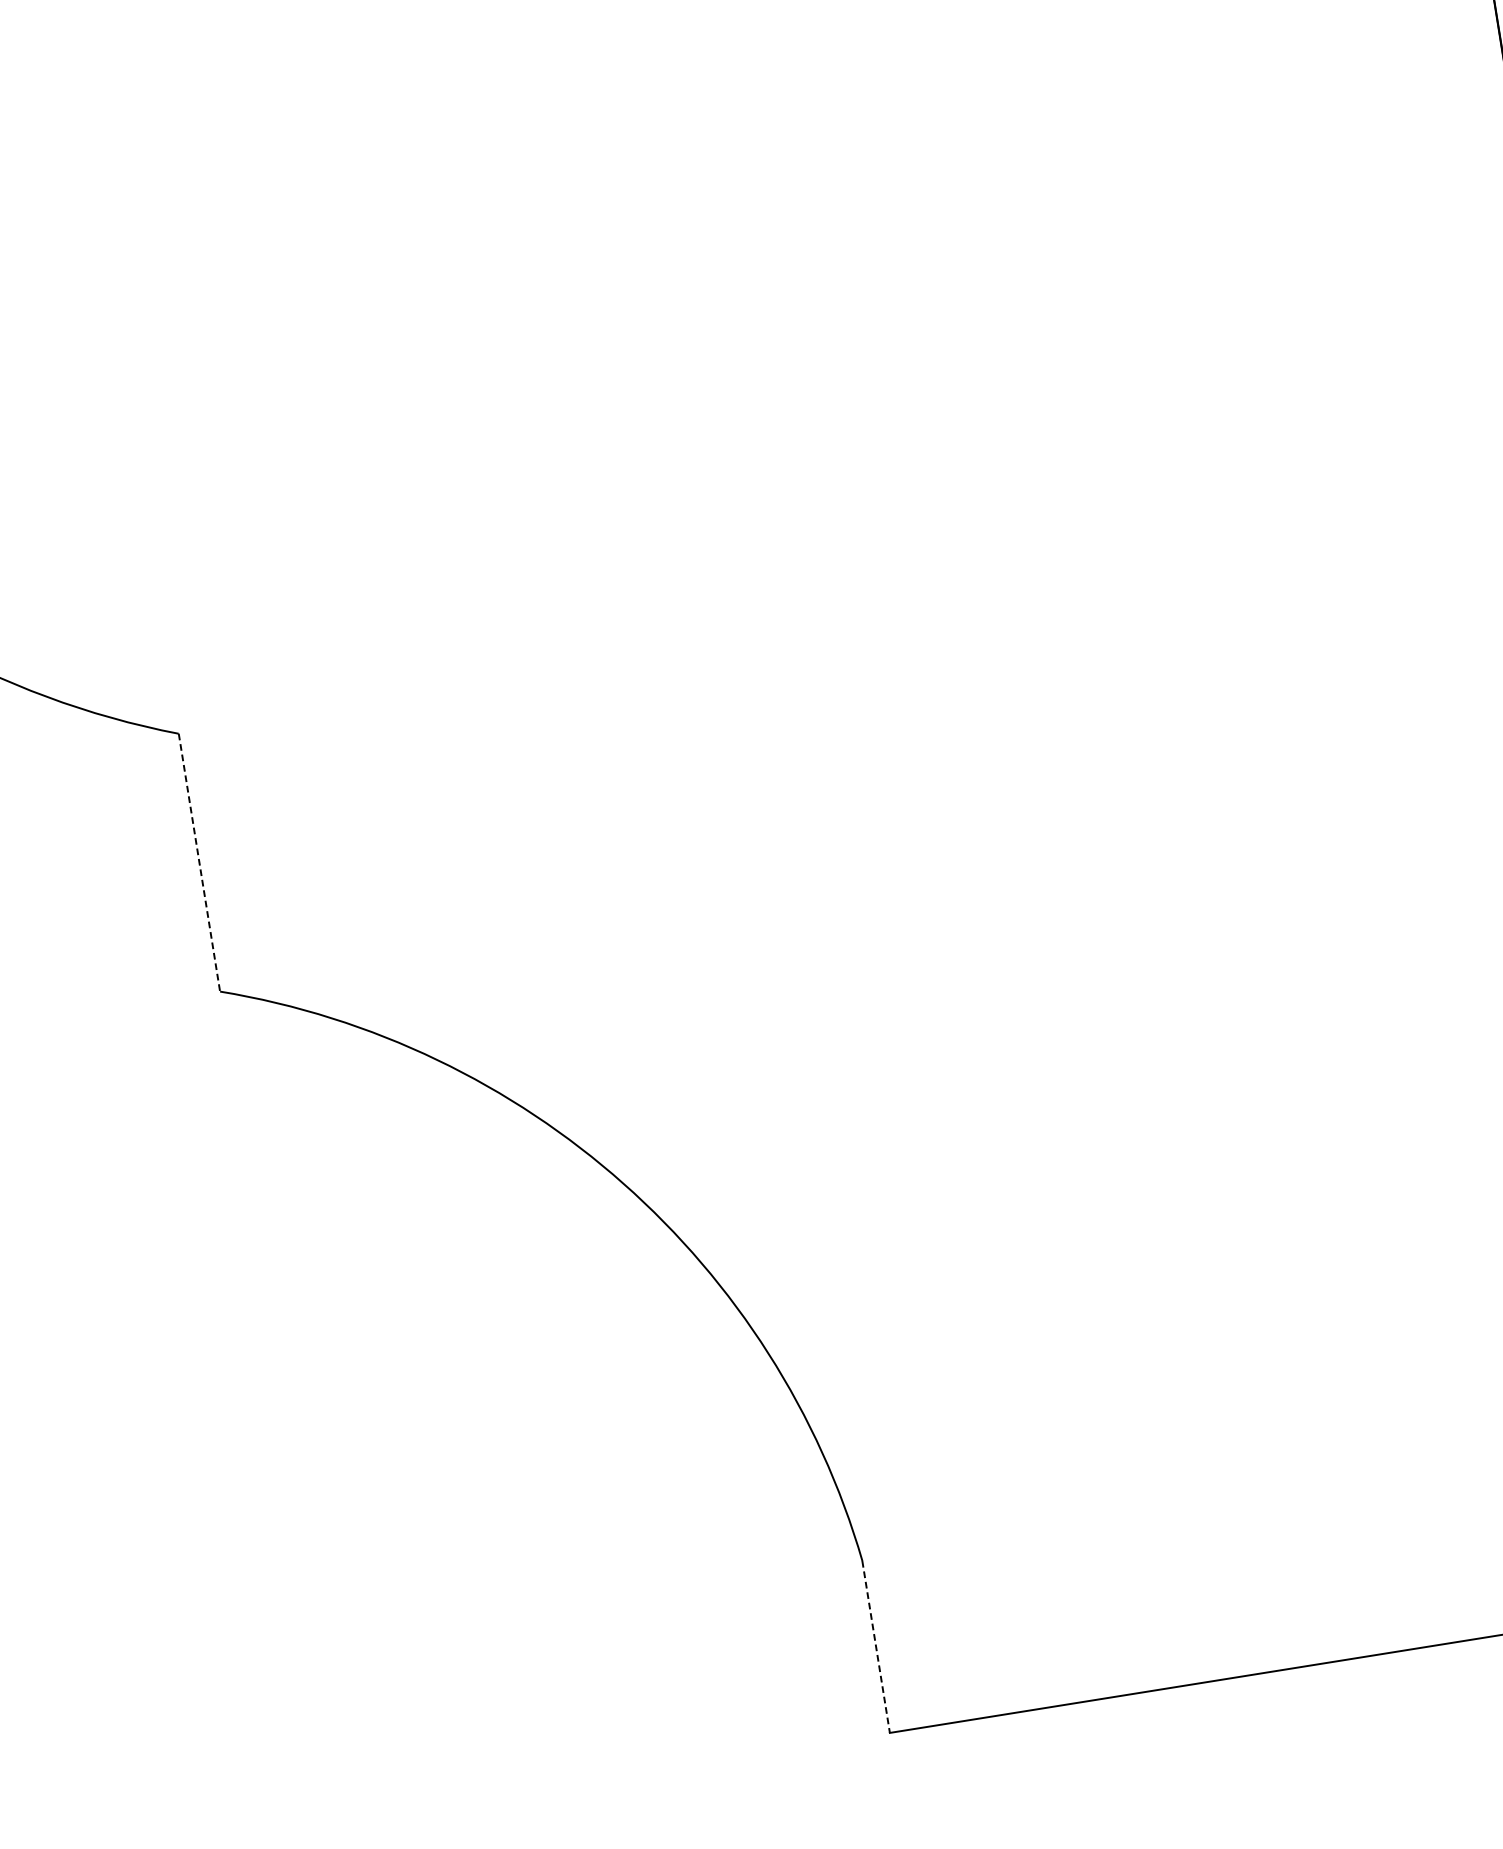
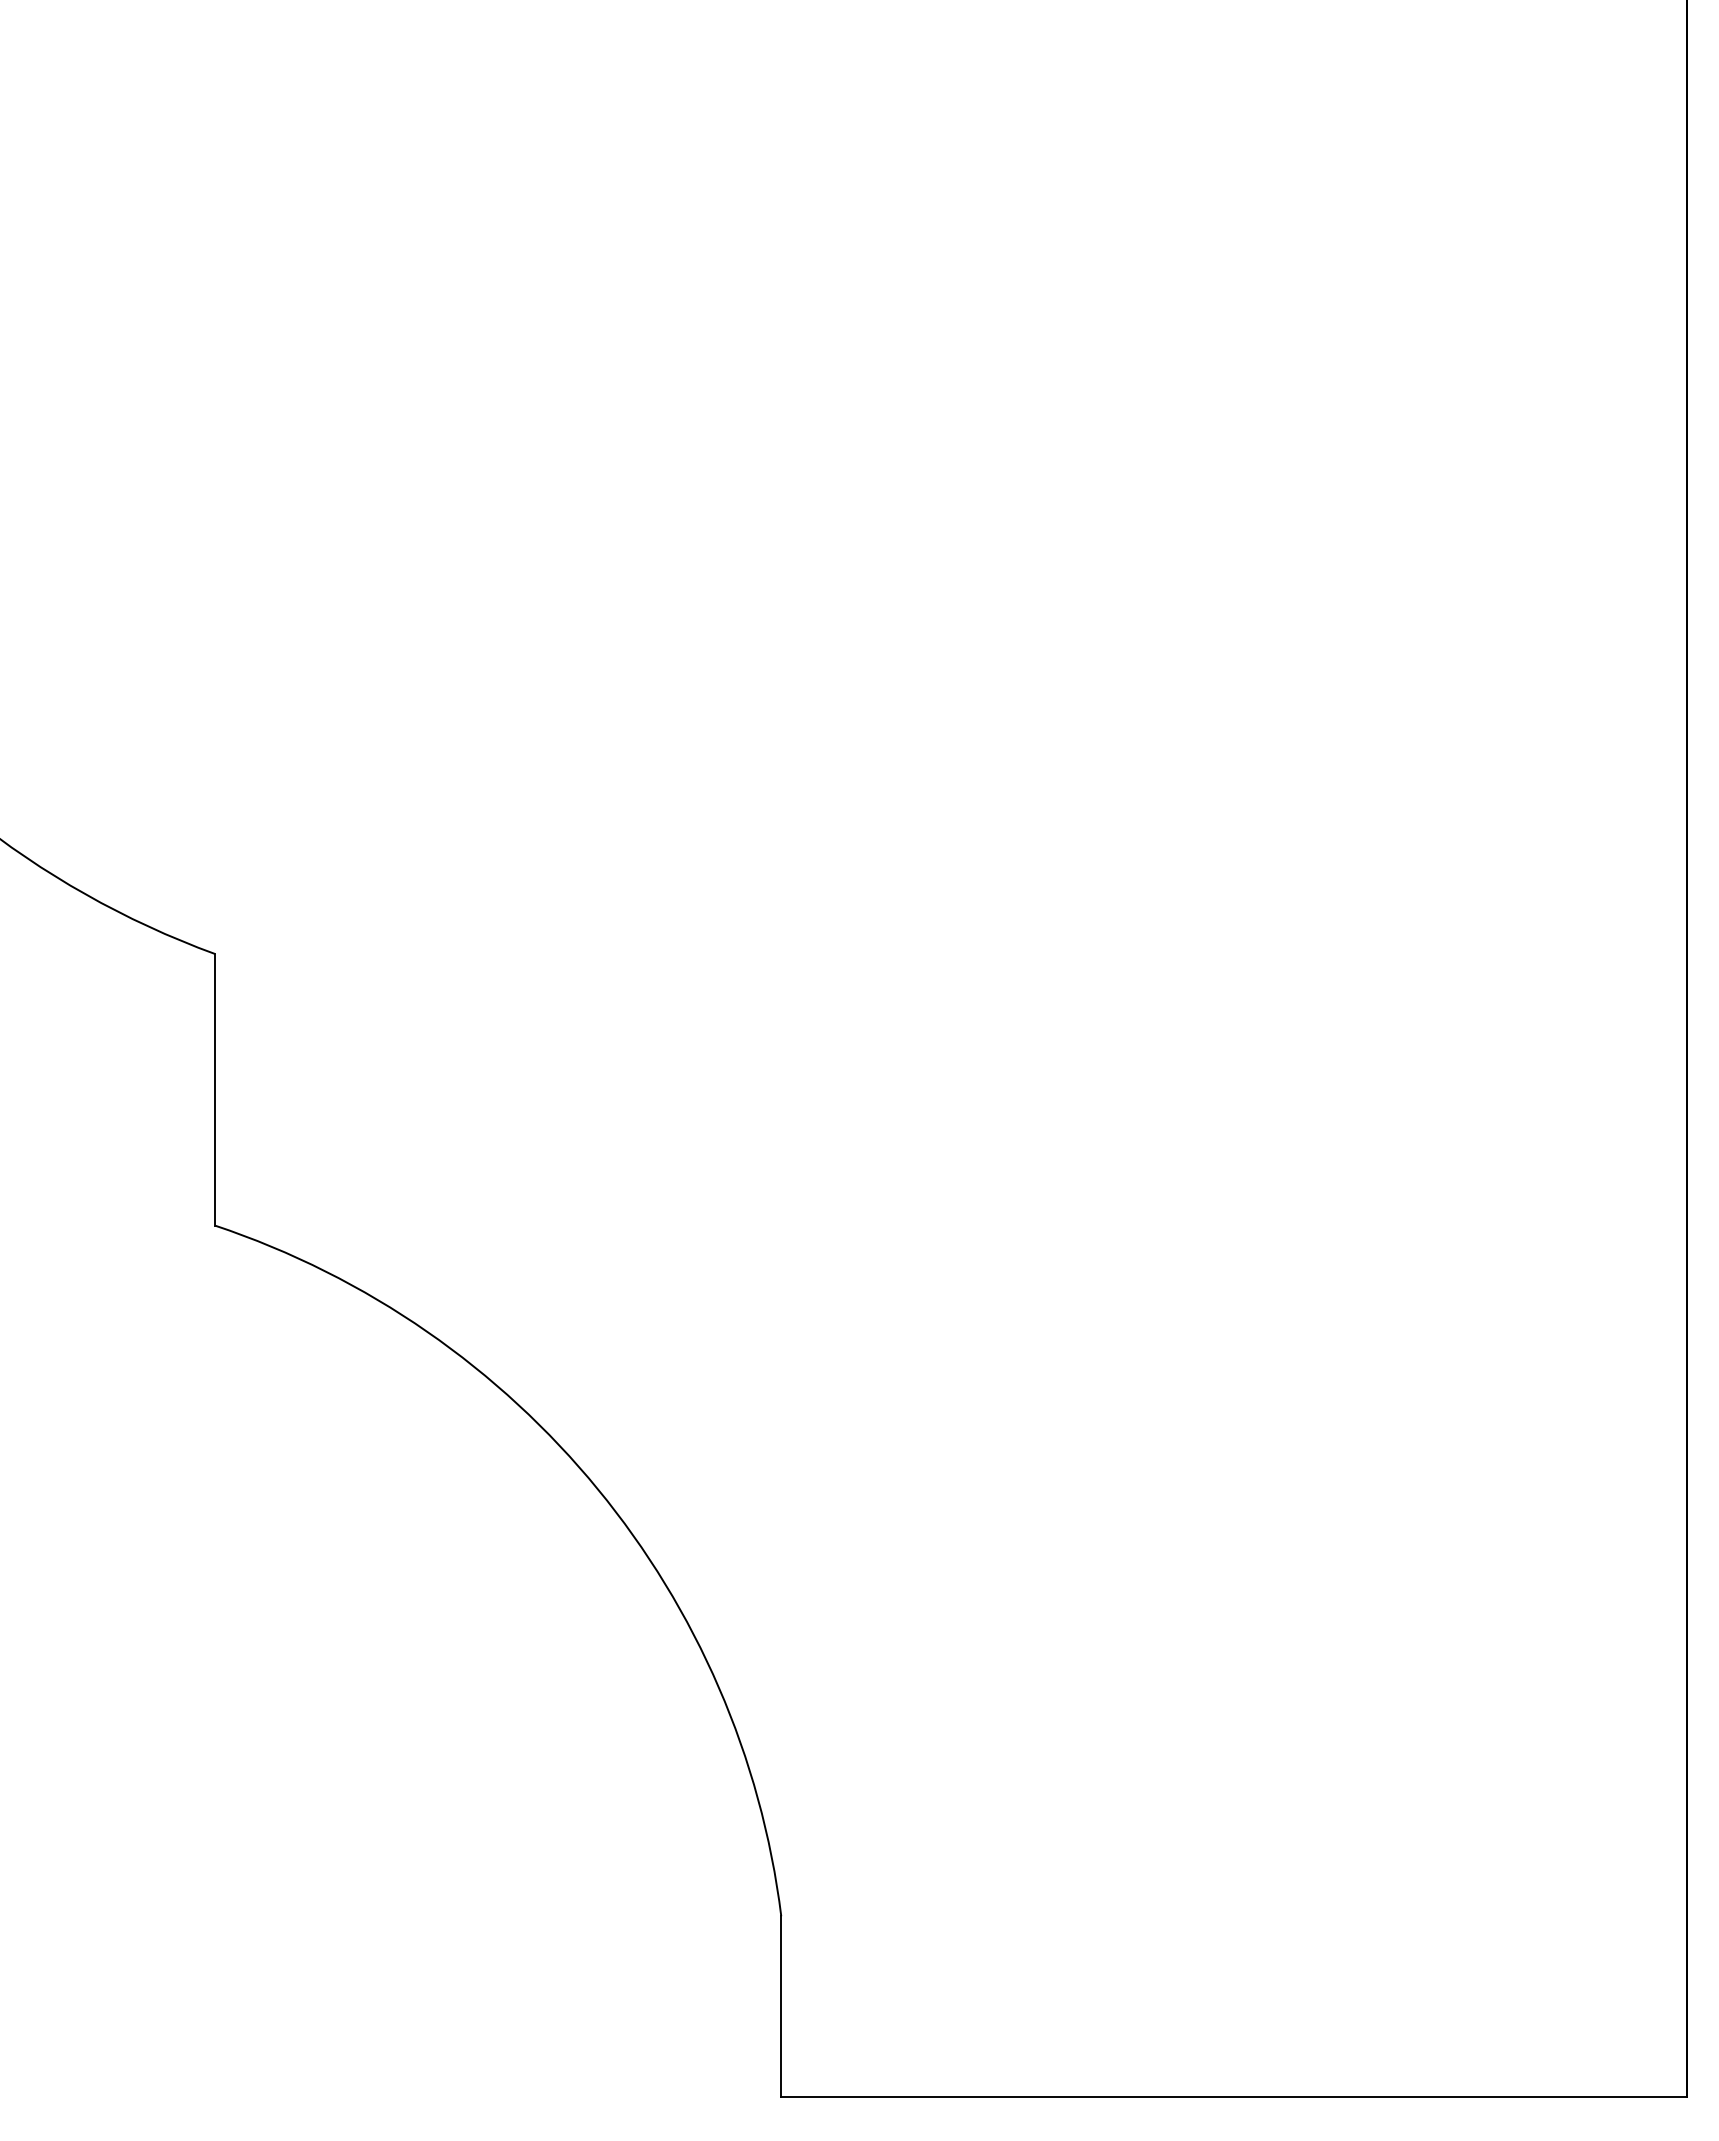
line: (199, 862) -> (215, 1089), dashed -> solid
line: (876, 1646) -> (781, 2006), dashed -> solid

